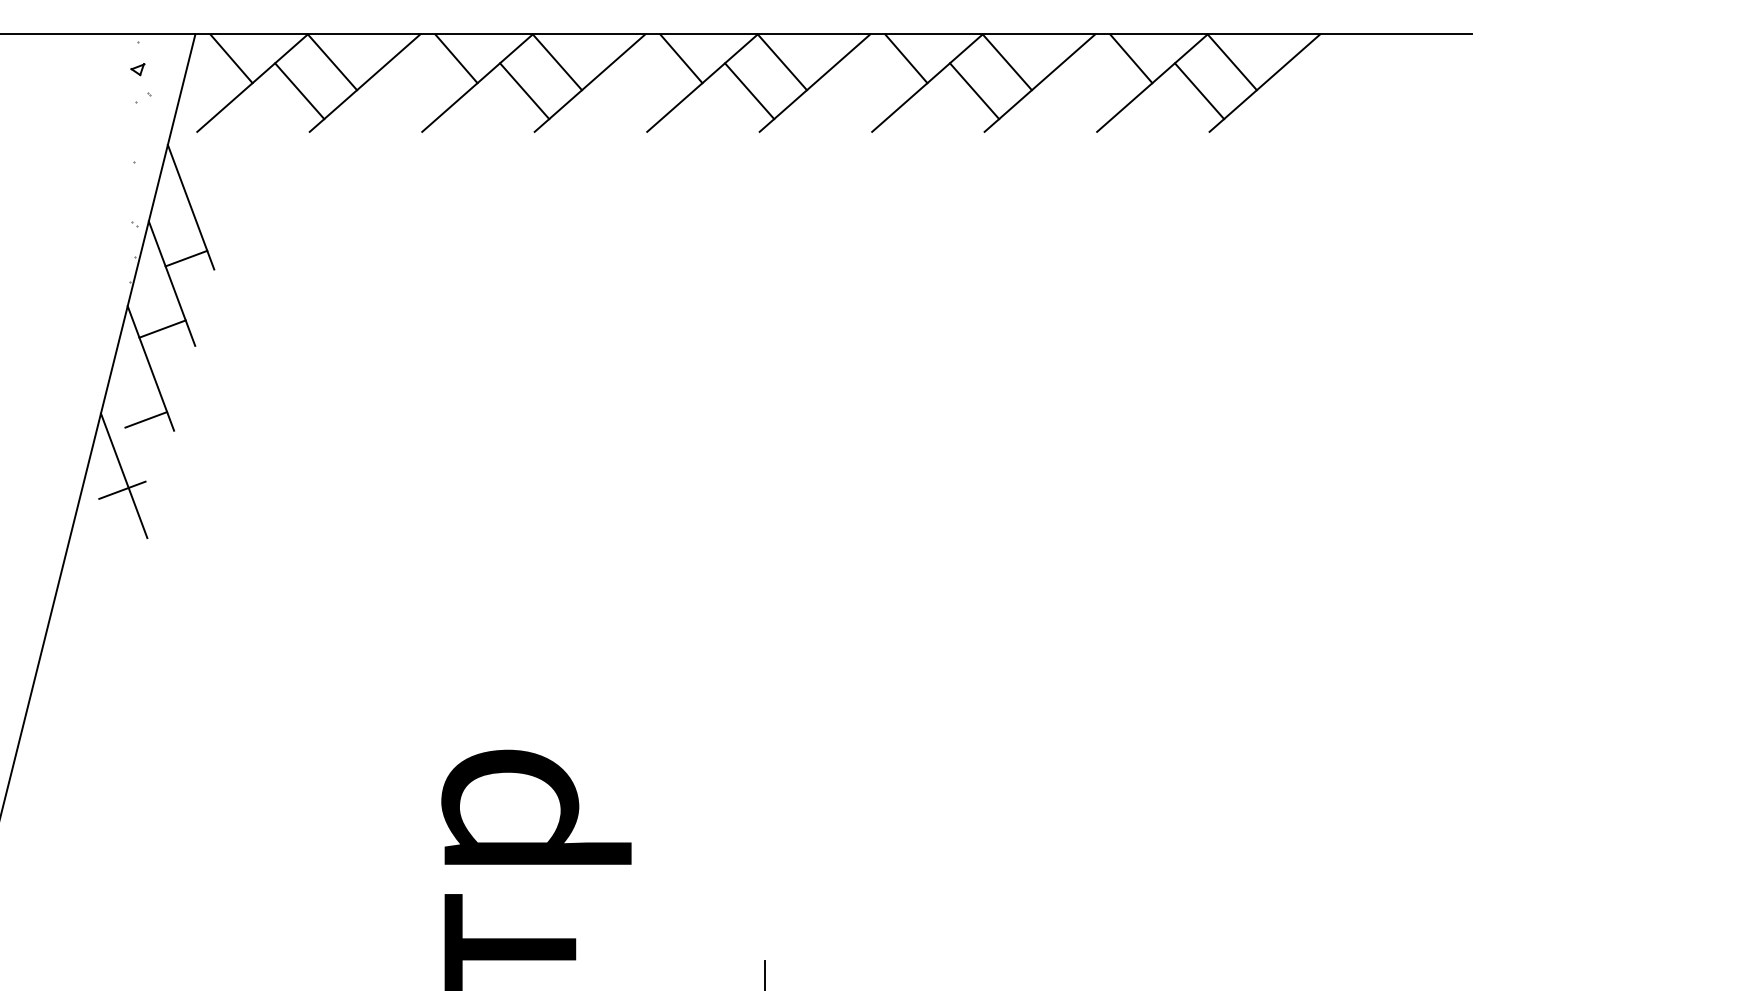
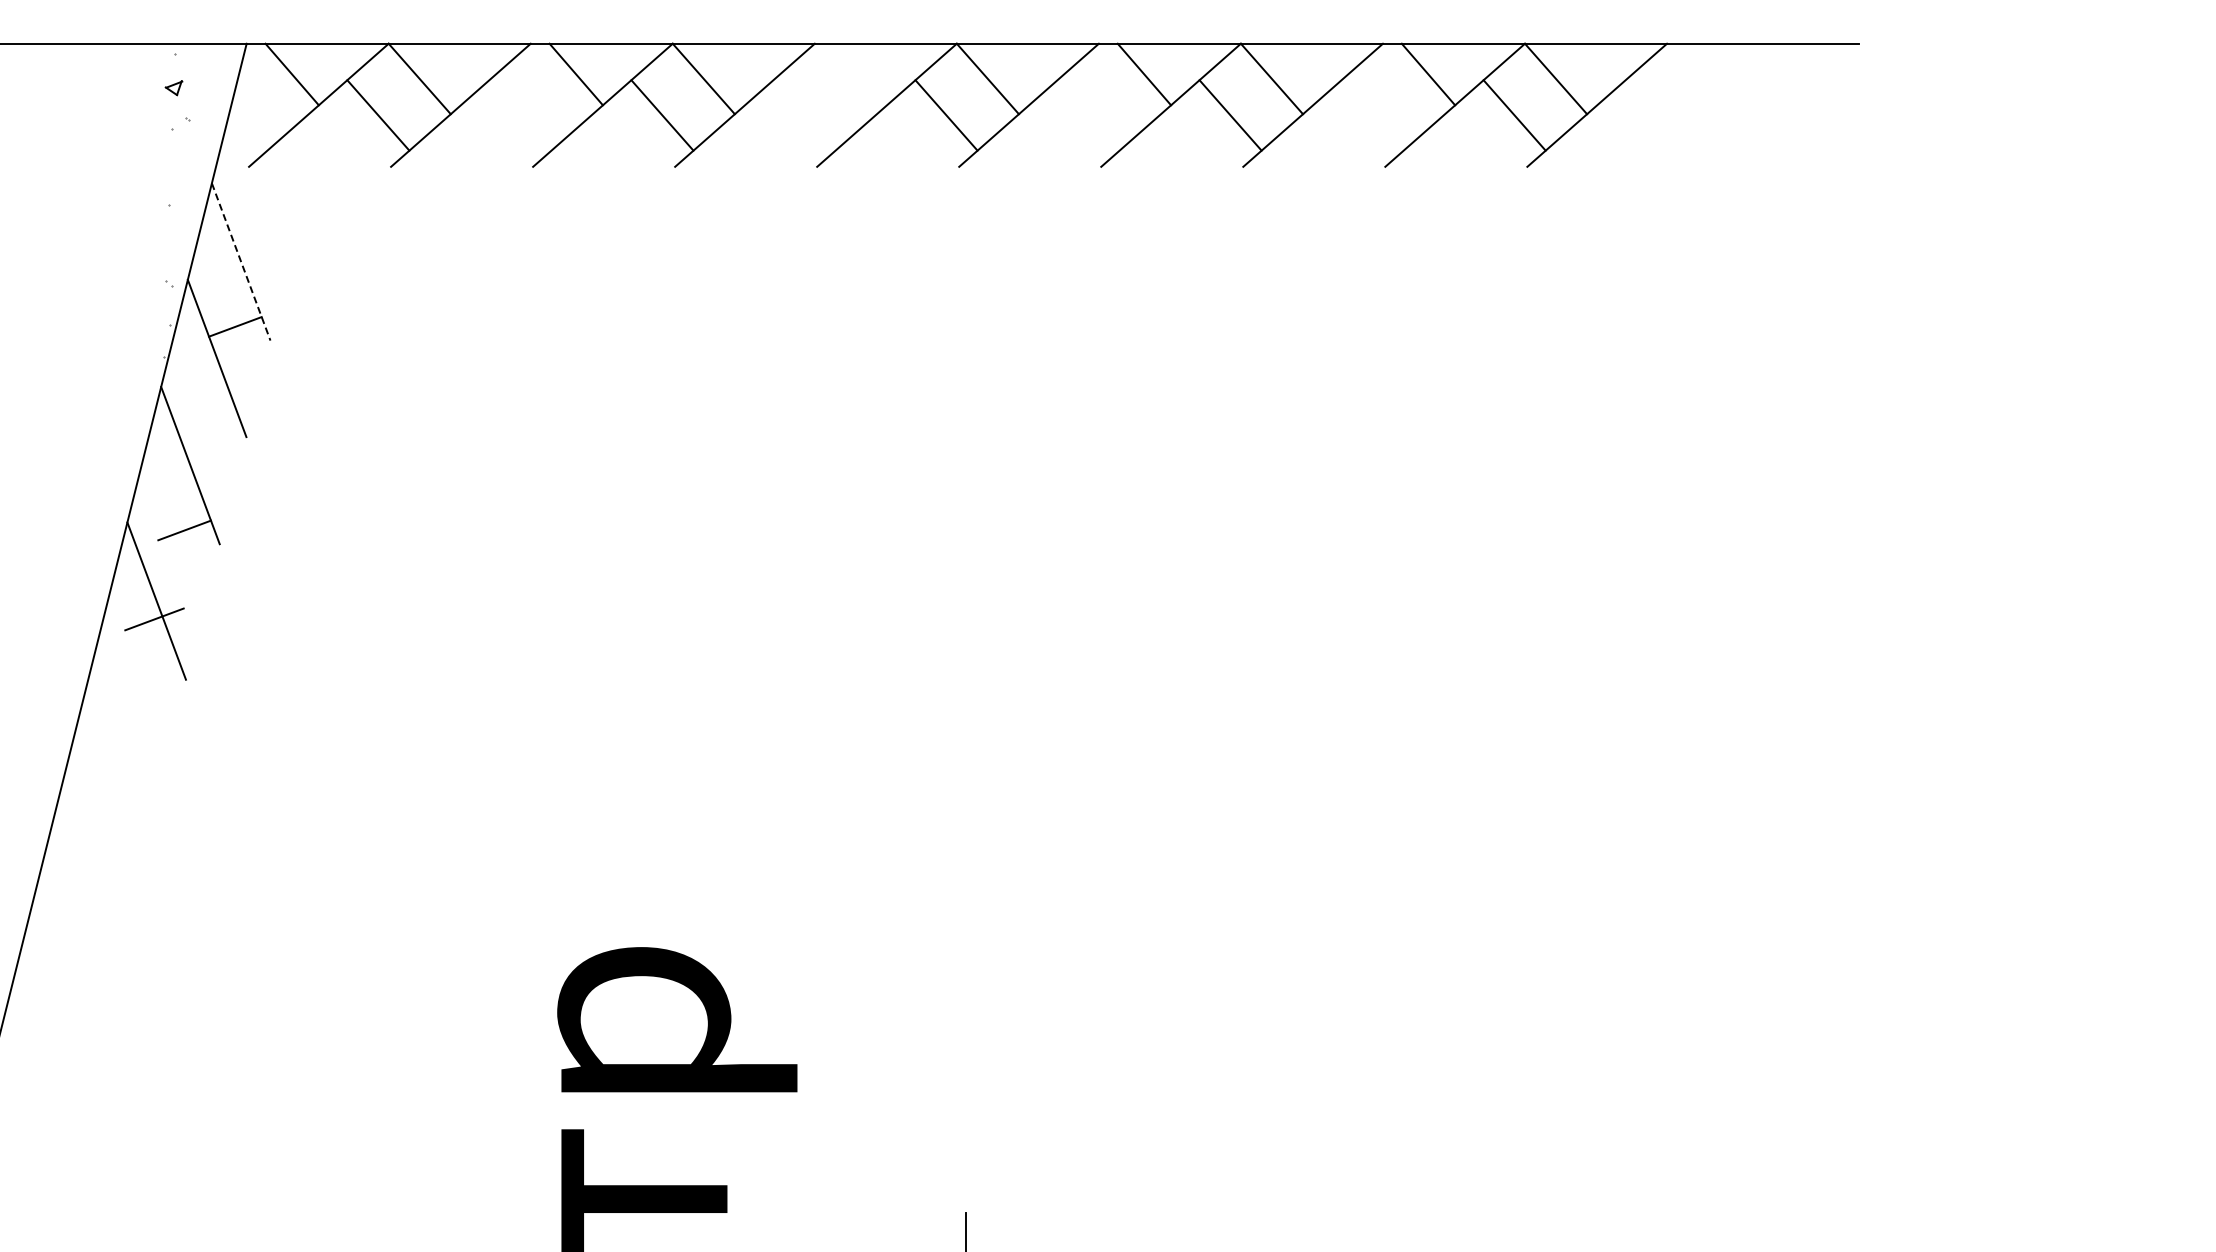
line: (681, 58) -> (860, 74), removed
line: (191, 206) -> (241, 261), solid -> dashed
line: (162, 328) -> (205, 415), removed

